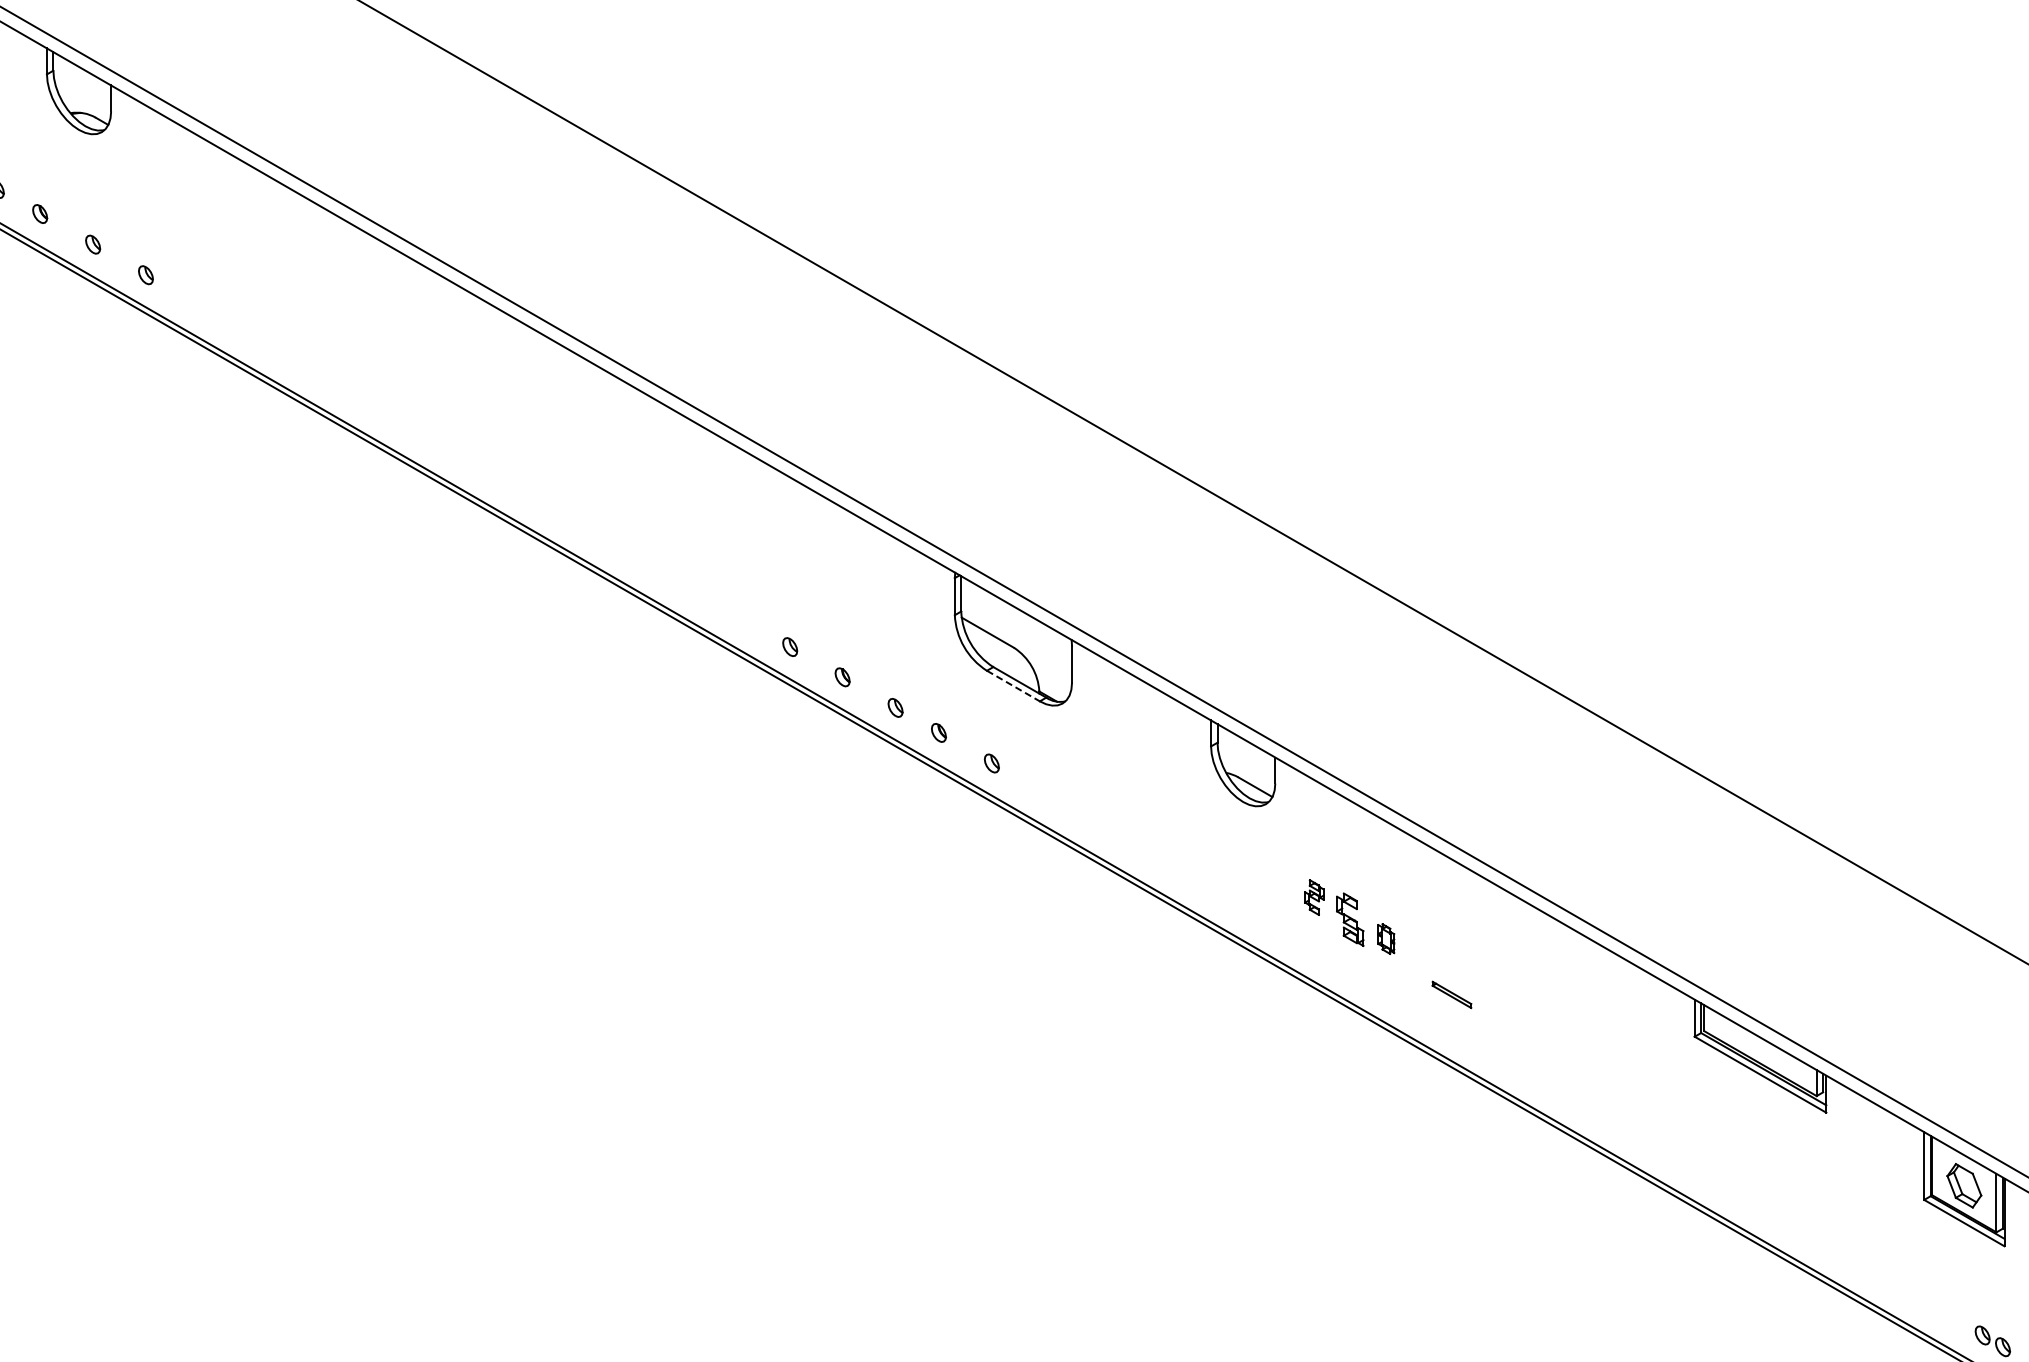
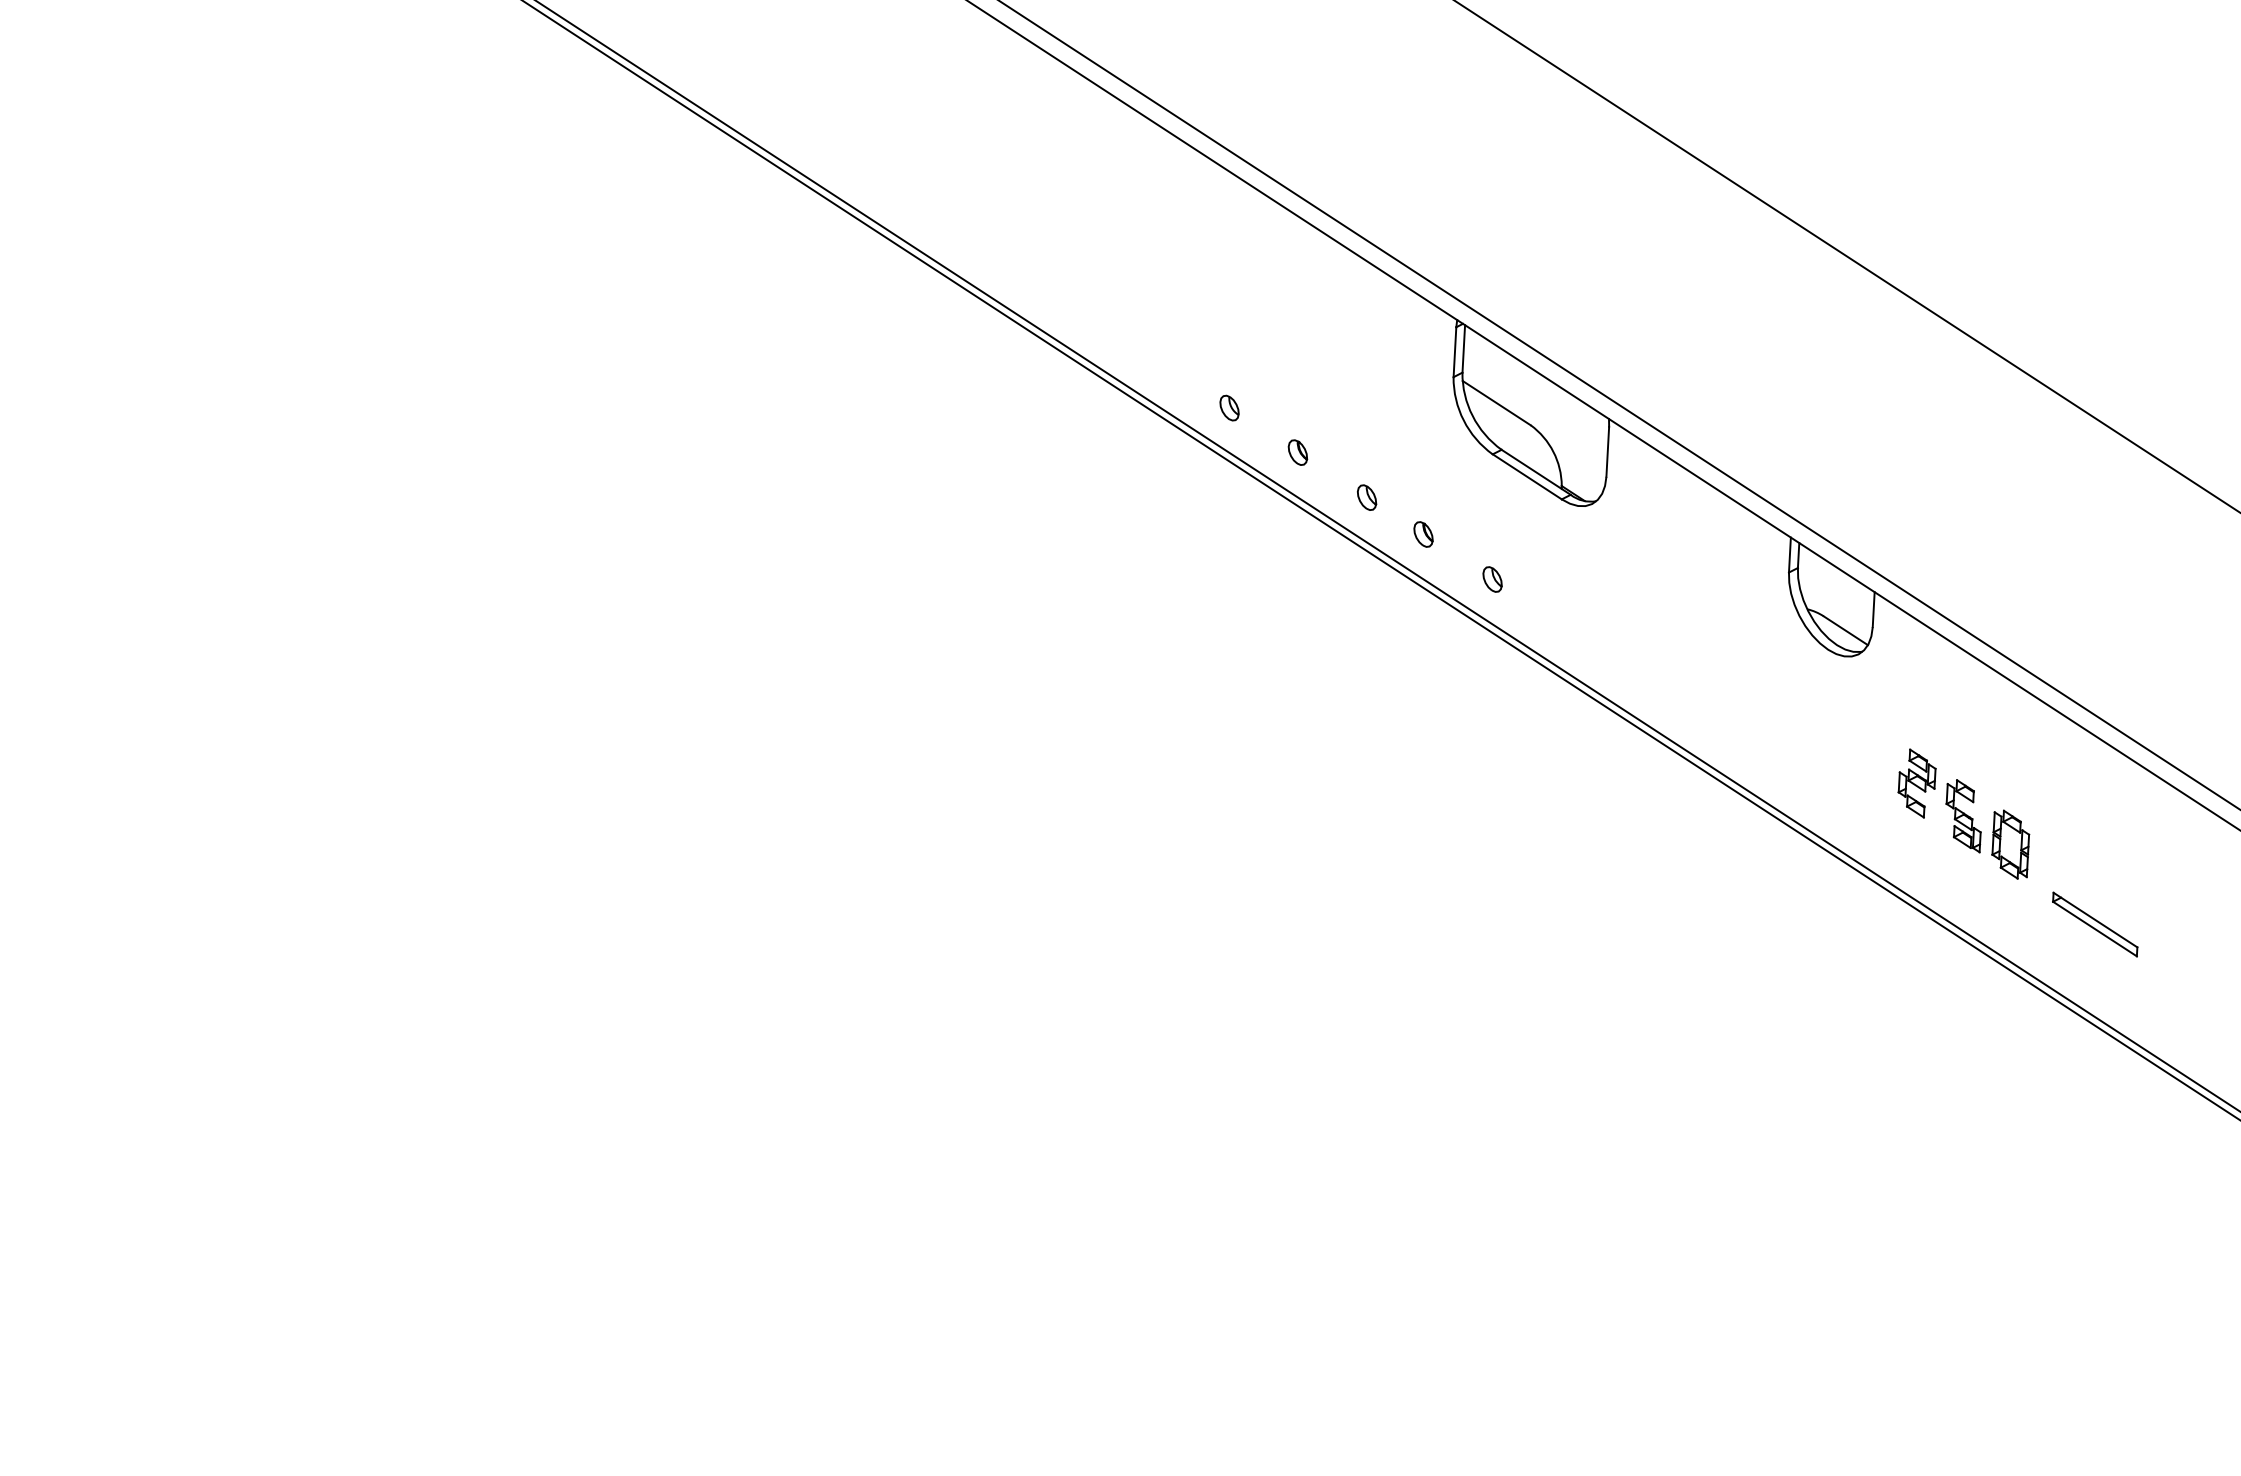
line: (1013, 686) -> (1527, 477), dashed -> solid
part: (1314, 897) -> (1917, 783), size x1.43
part: (1386, 938) -> (2011, 843), size x1.67
part: (1451, 994) -> (2094, 924), size x1.67

